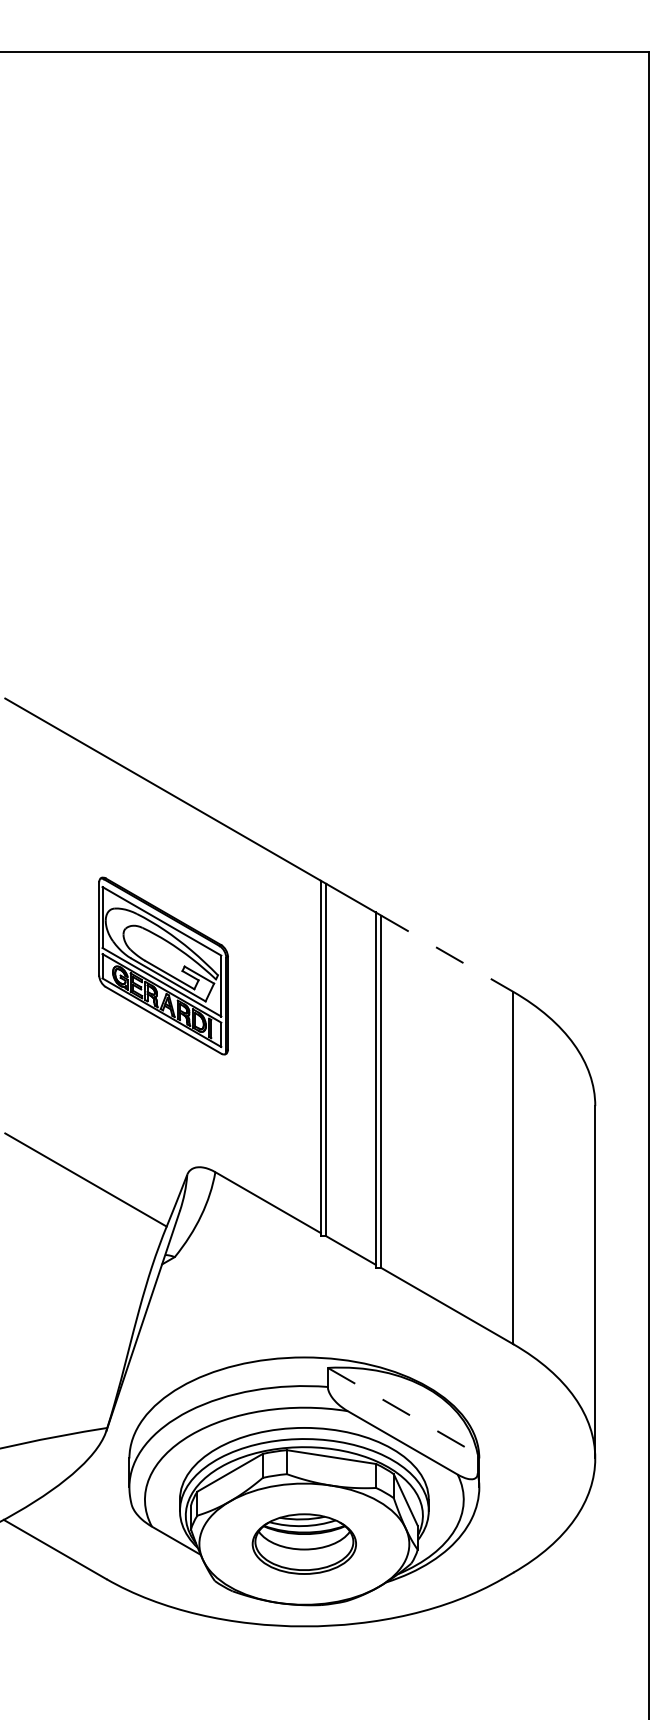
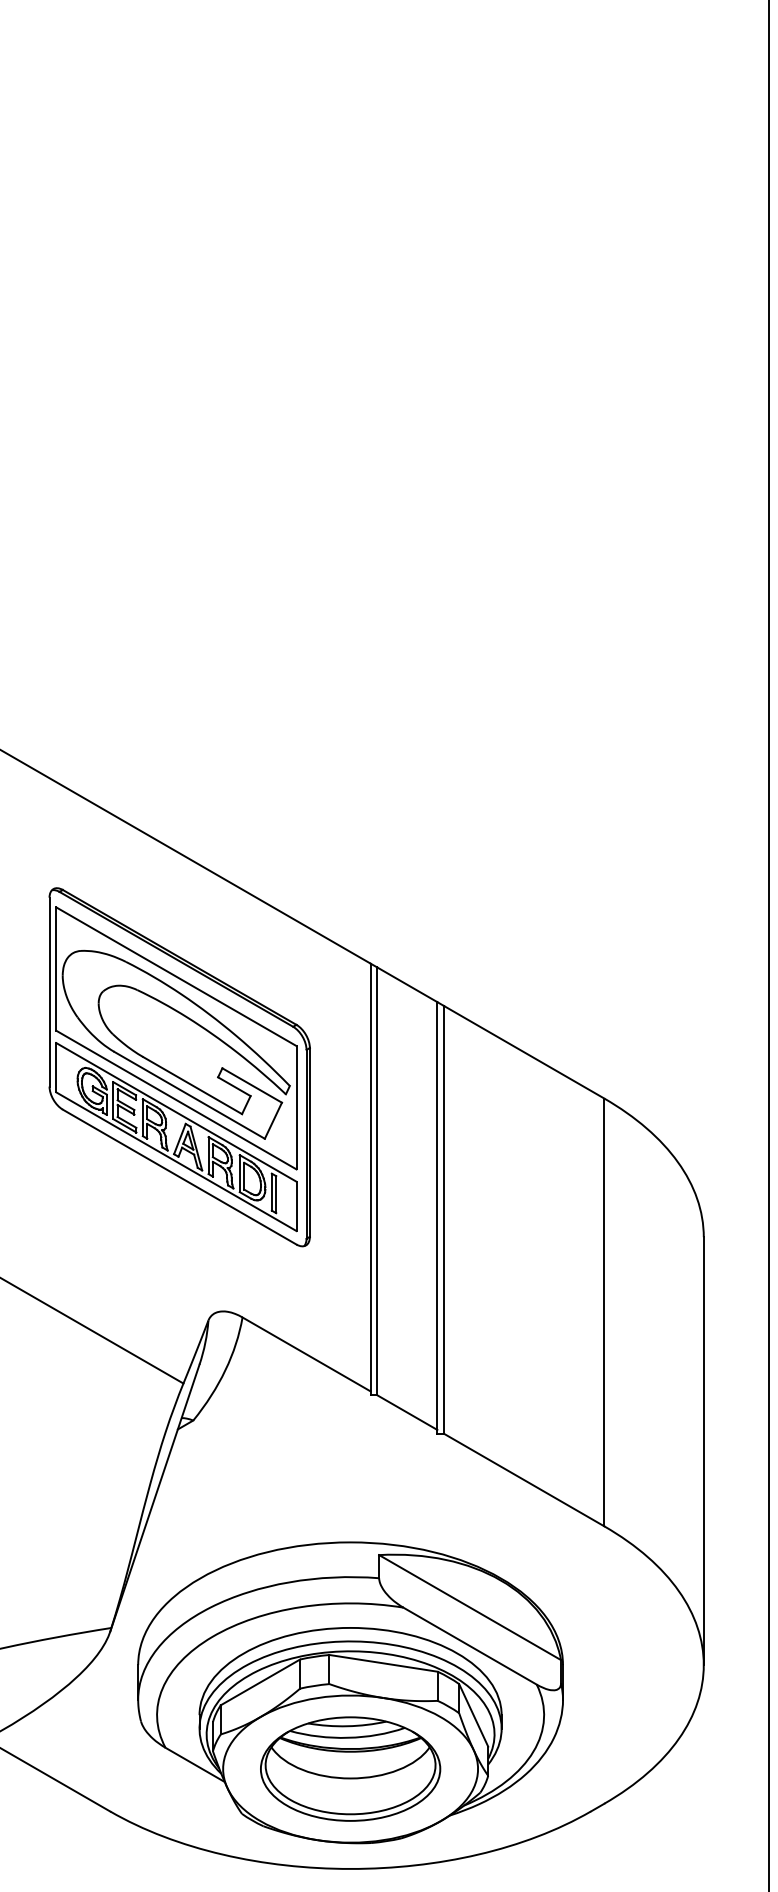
line: (447, 954) -> (524, 1053), dashed -> solid
part: (163, 965) -> (179, 1066), size x1.67
line: (402, 1411) -> (469, 1608), dashed -> solid
part: (304, 1543) -> (350, 1768), size x1.43

